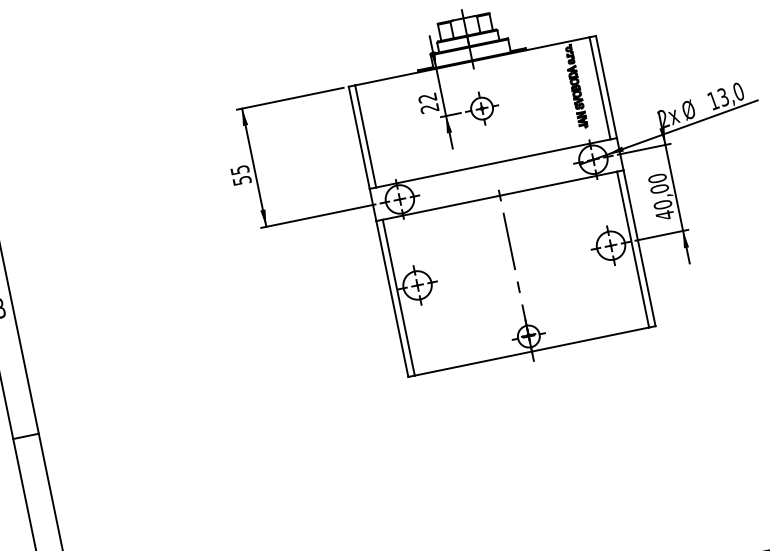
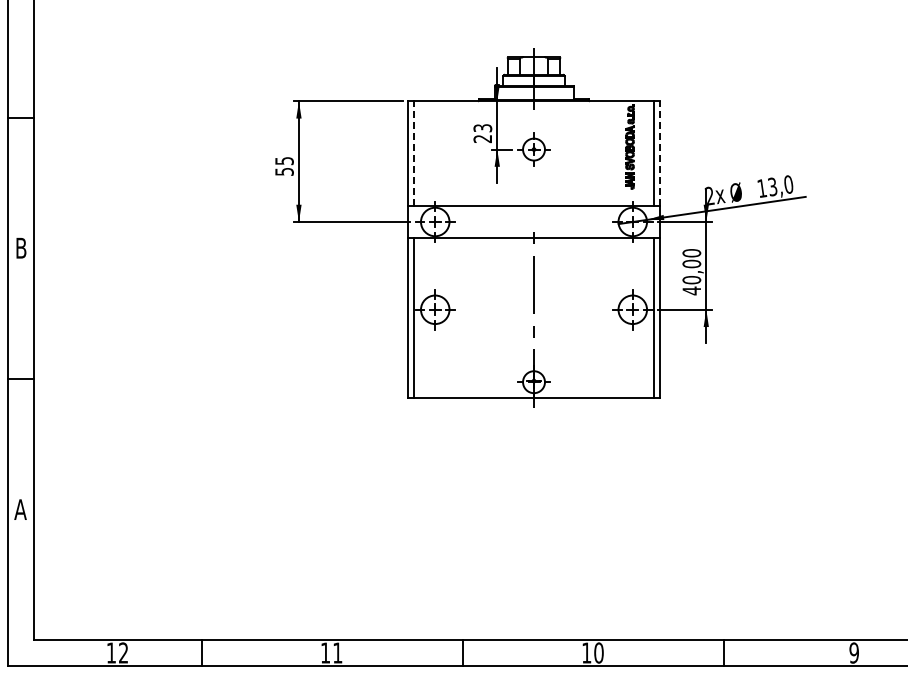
line: (606, 86) -> (660, 152), solid -> dashed
text: (428, 98) -> (483, 128), 22 -> 23
line: (365, 135) -> (414, 152), solid -> dashed

